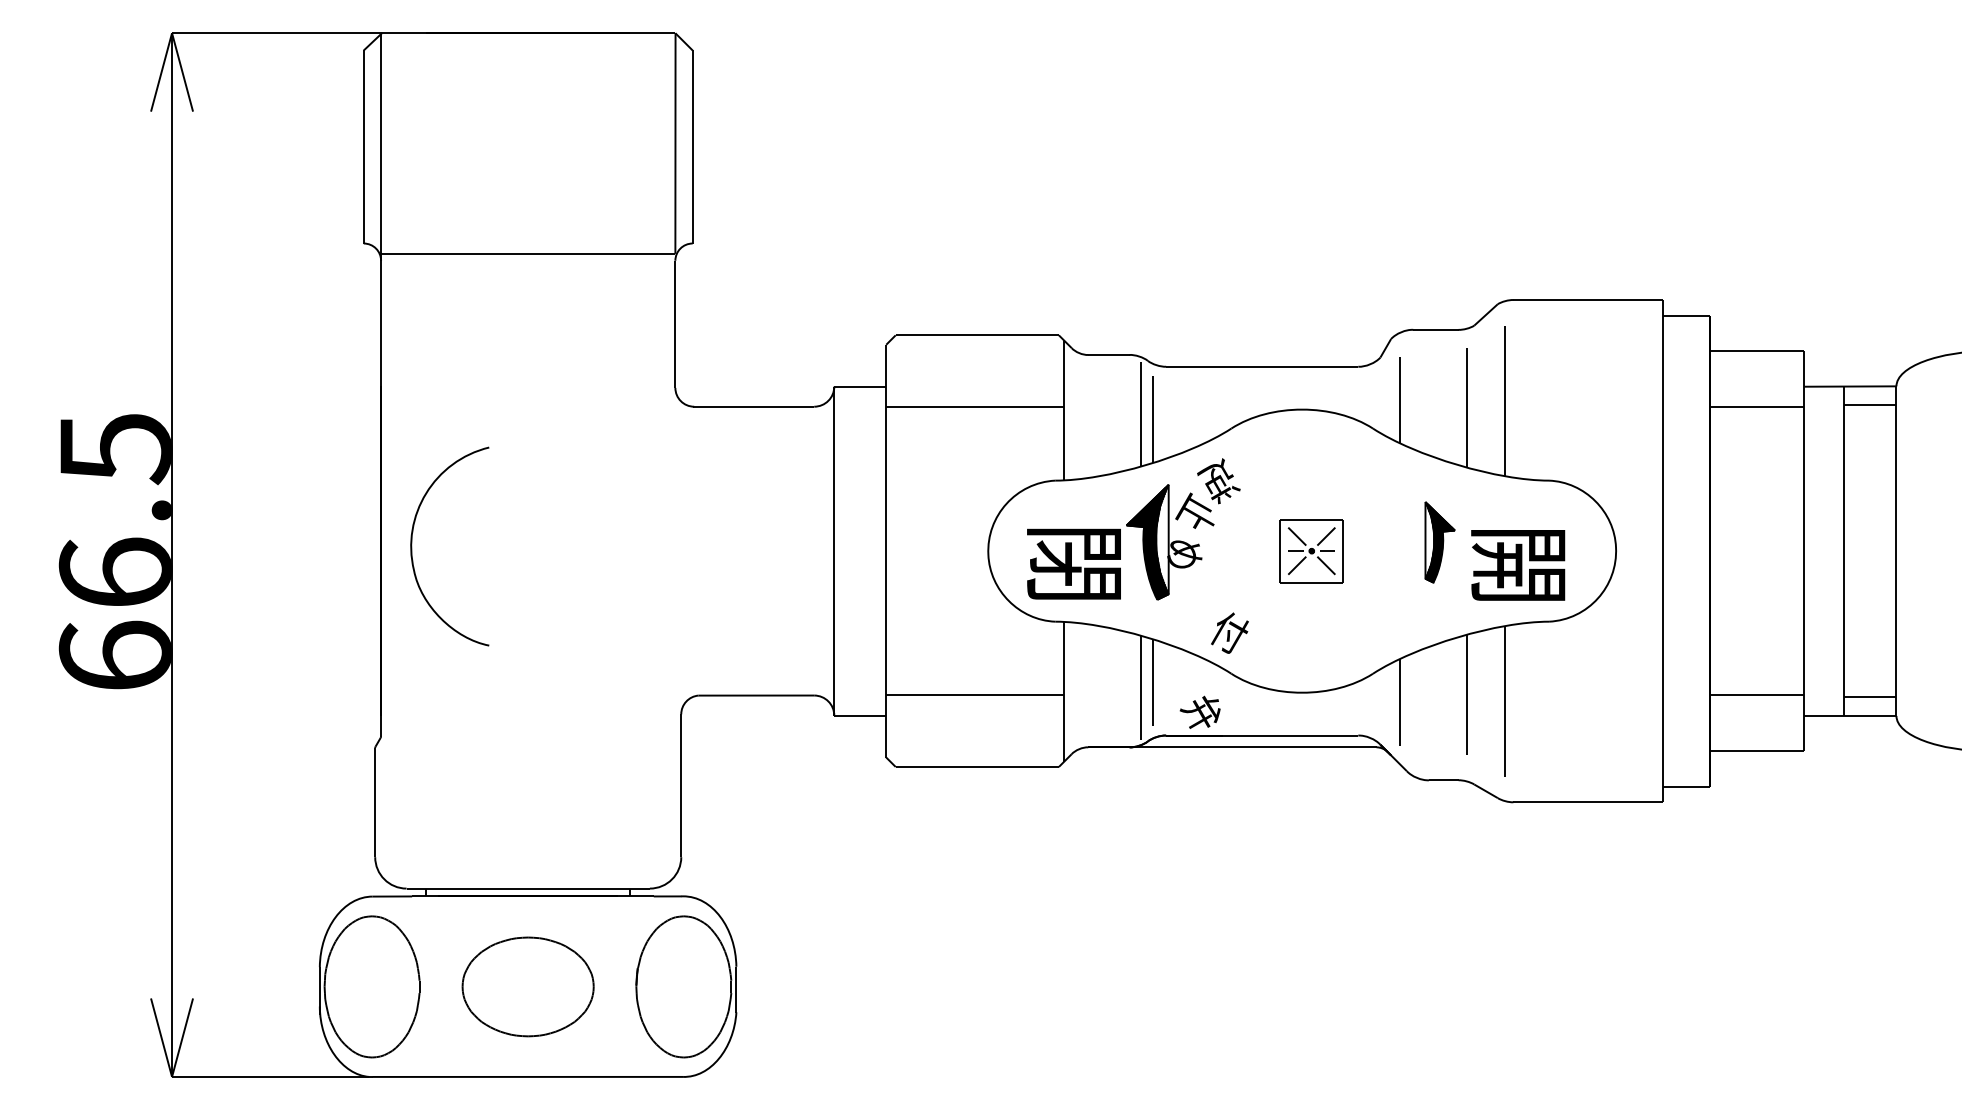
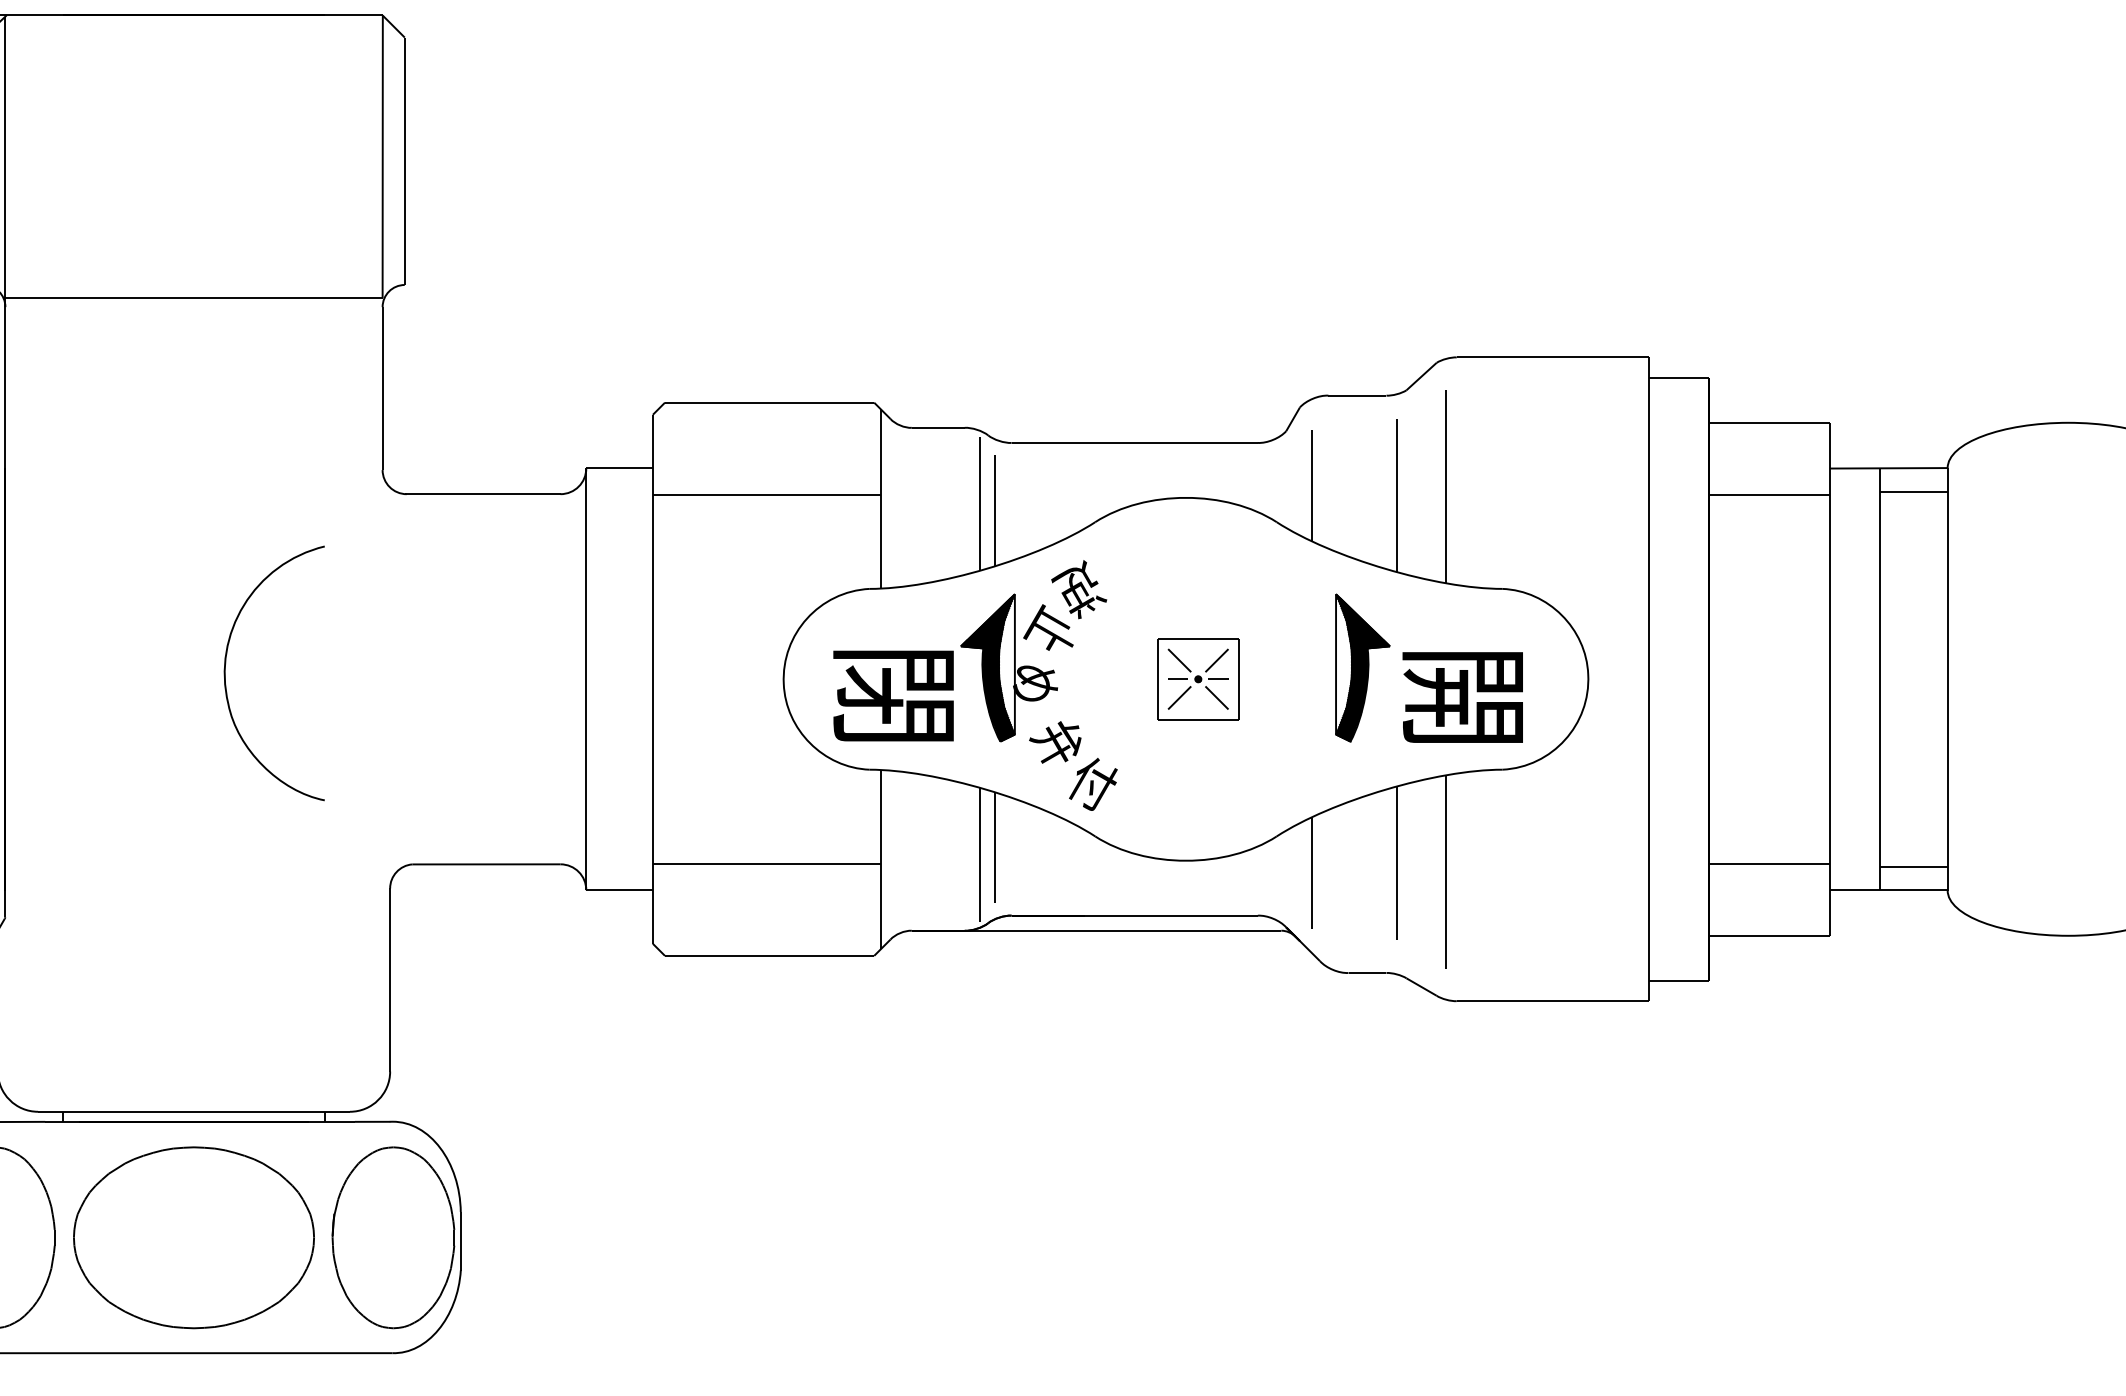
part: (1439, 542) -> (1361, 668), size x1.43
part: (412, 546) -> (226, 673), moved
text: (1199, 711) -> (1054, 741), moved
part: (527, 986) -> (193, 1237), size x1.43

